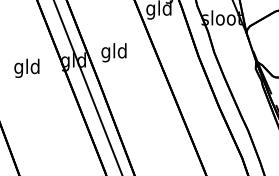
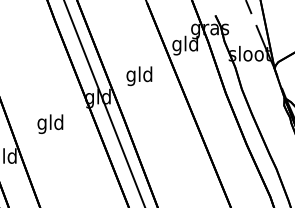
text: (114, 53) -> (139, 76), moved
text: (27, 67) -> (50, 123), moved

